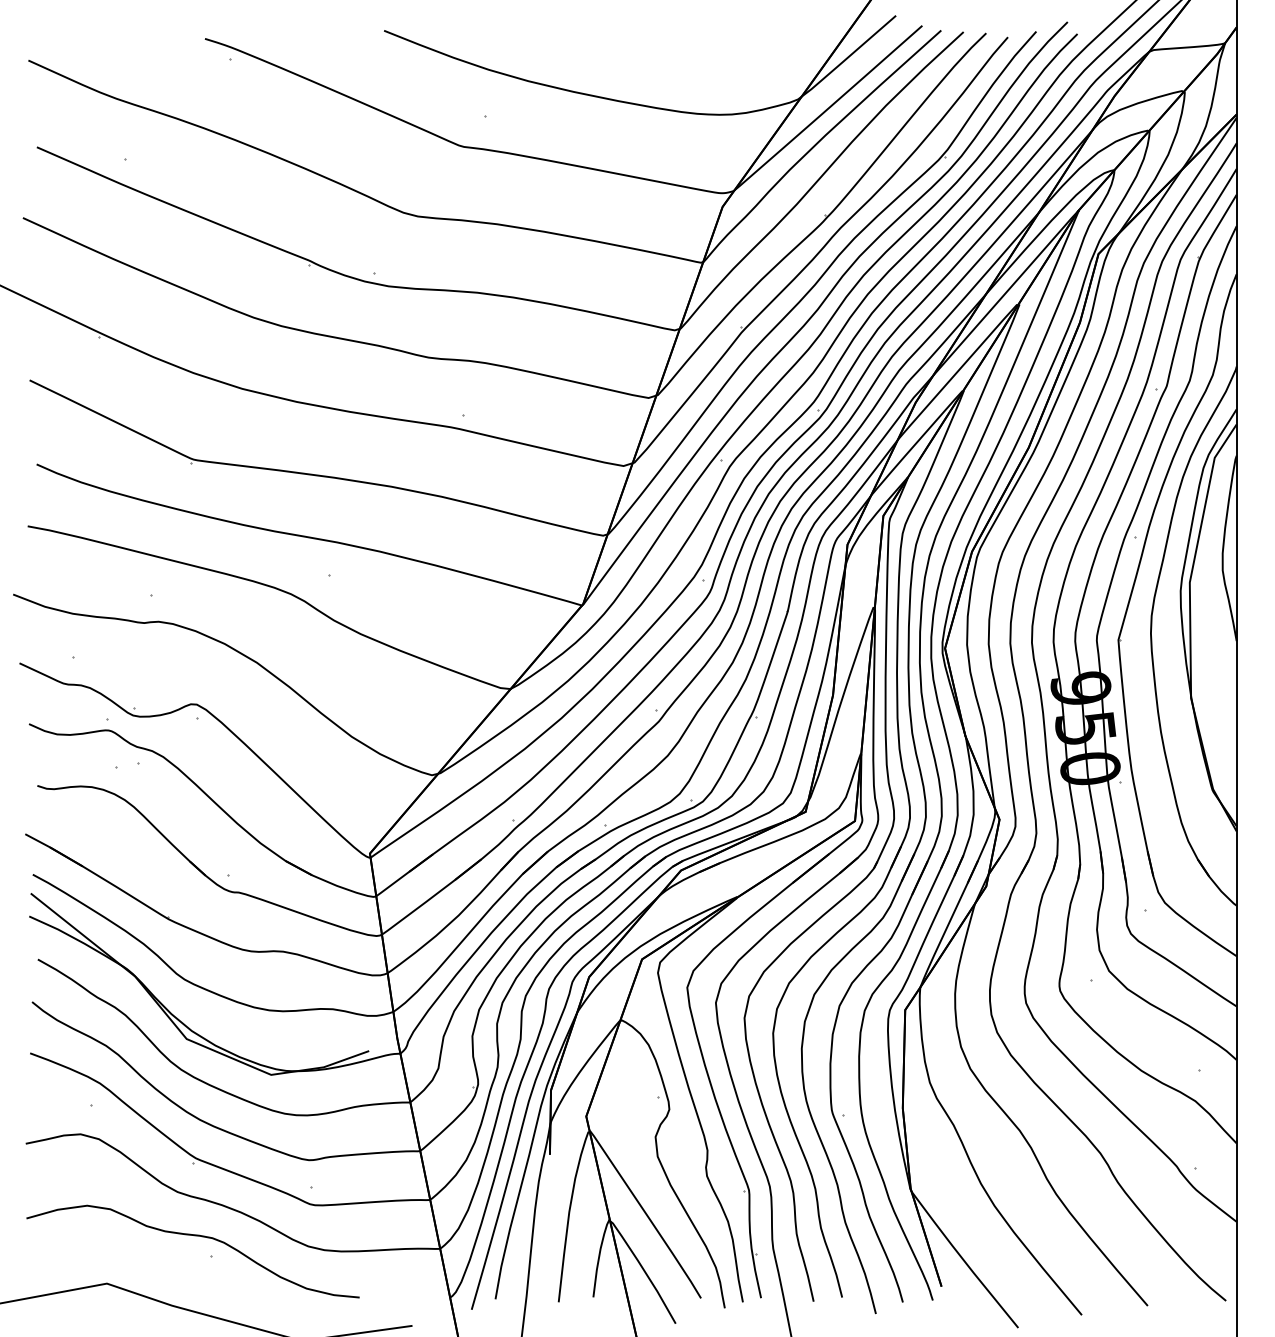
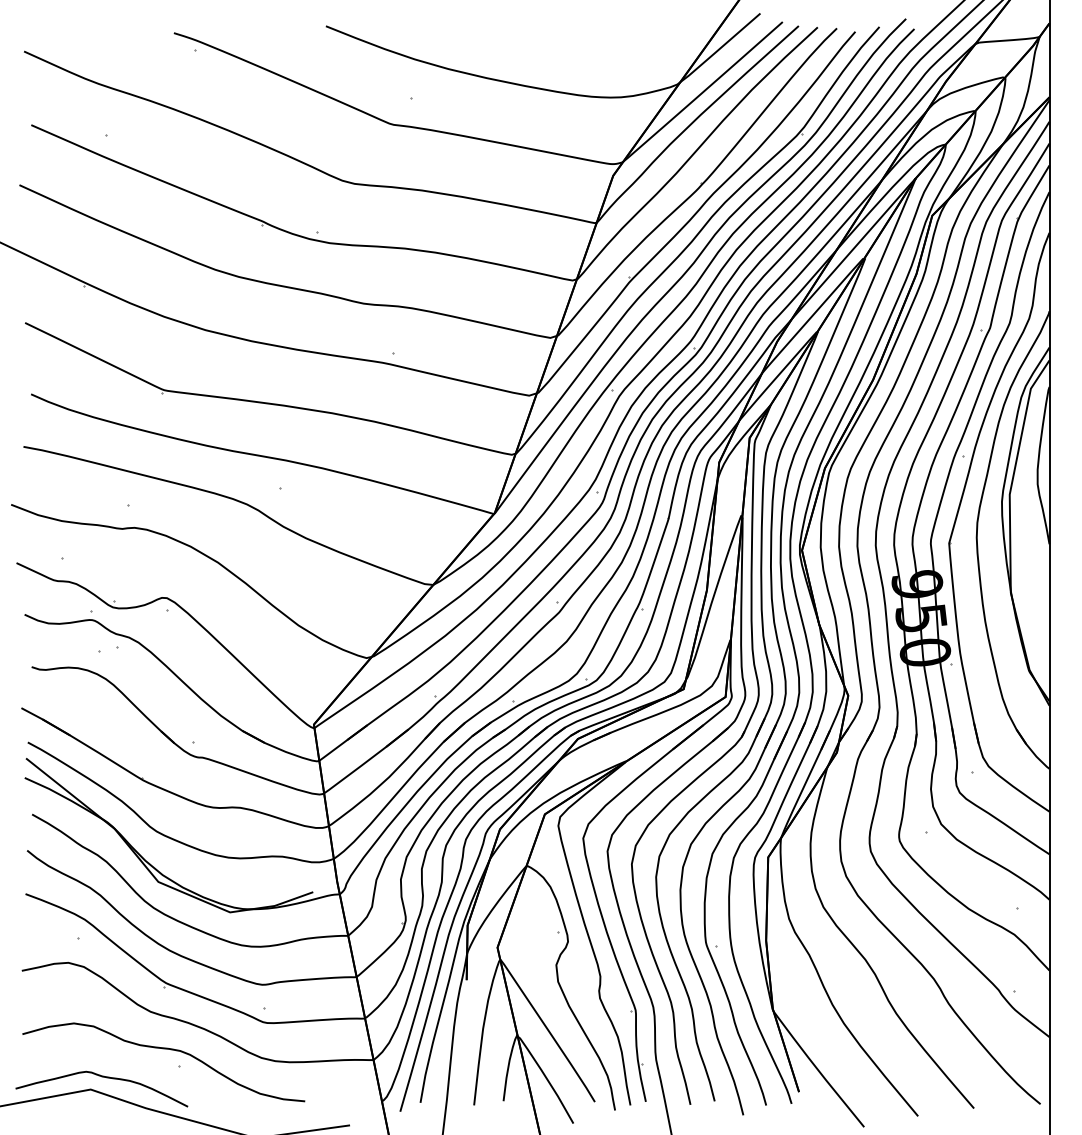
curve: (119, 1269) -> (101, 1077), added

